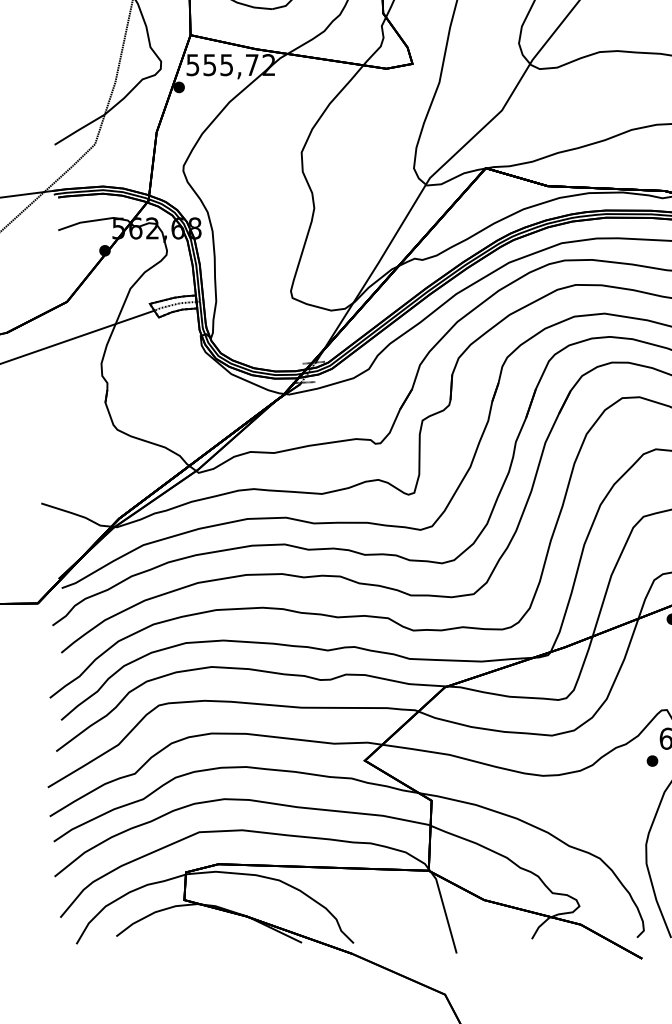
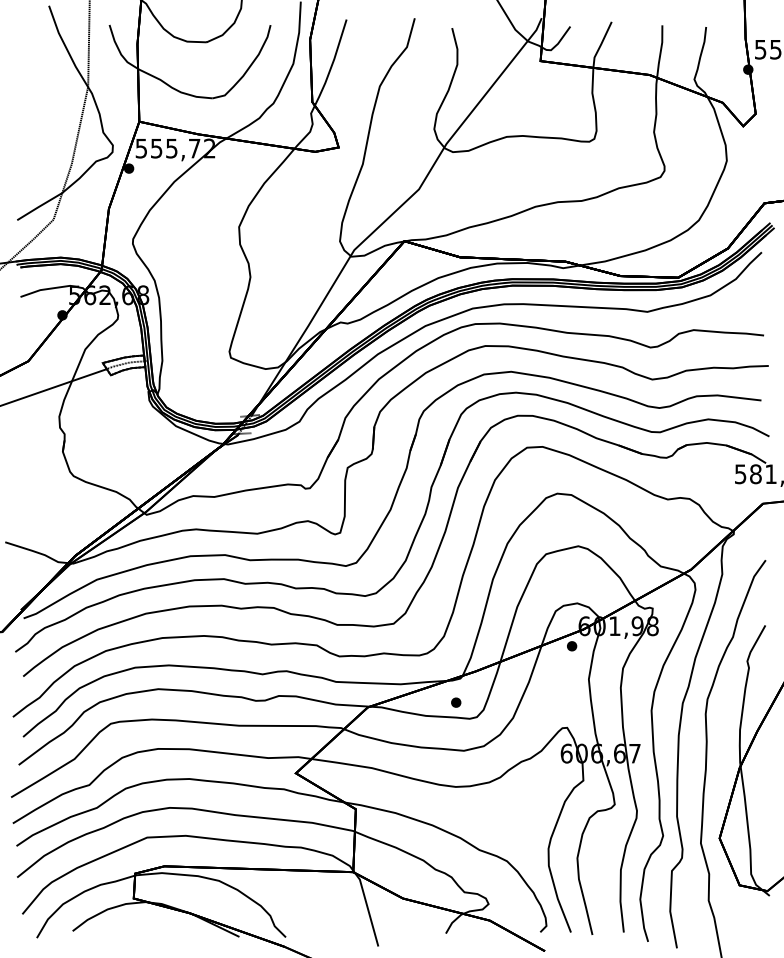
part: (652, 760) -> (456, 702), moved

